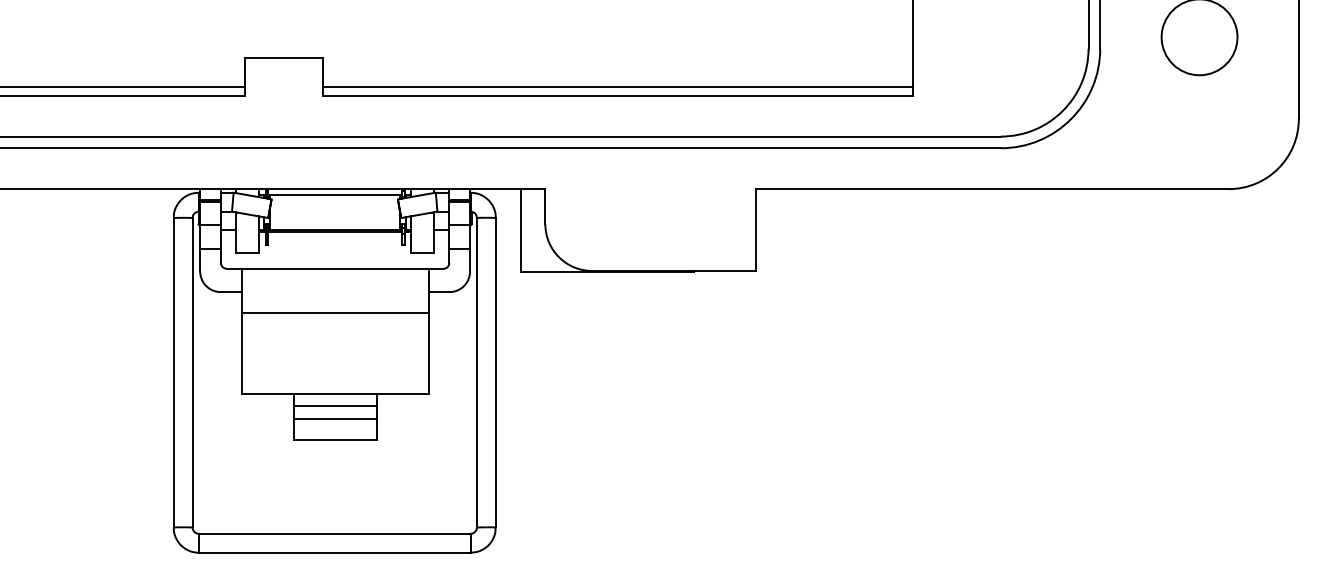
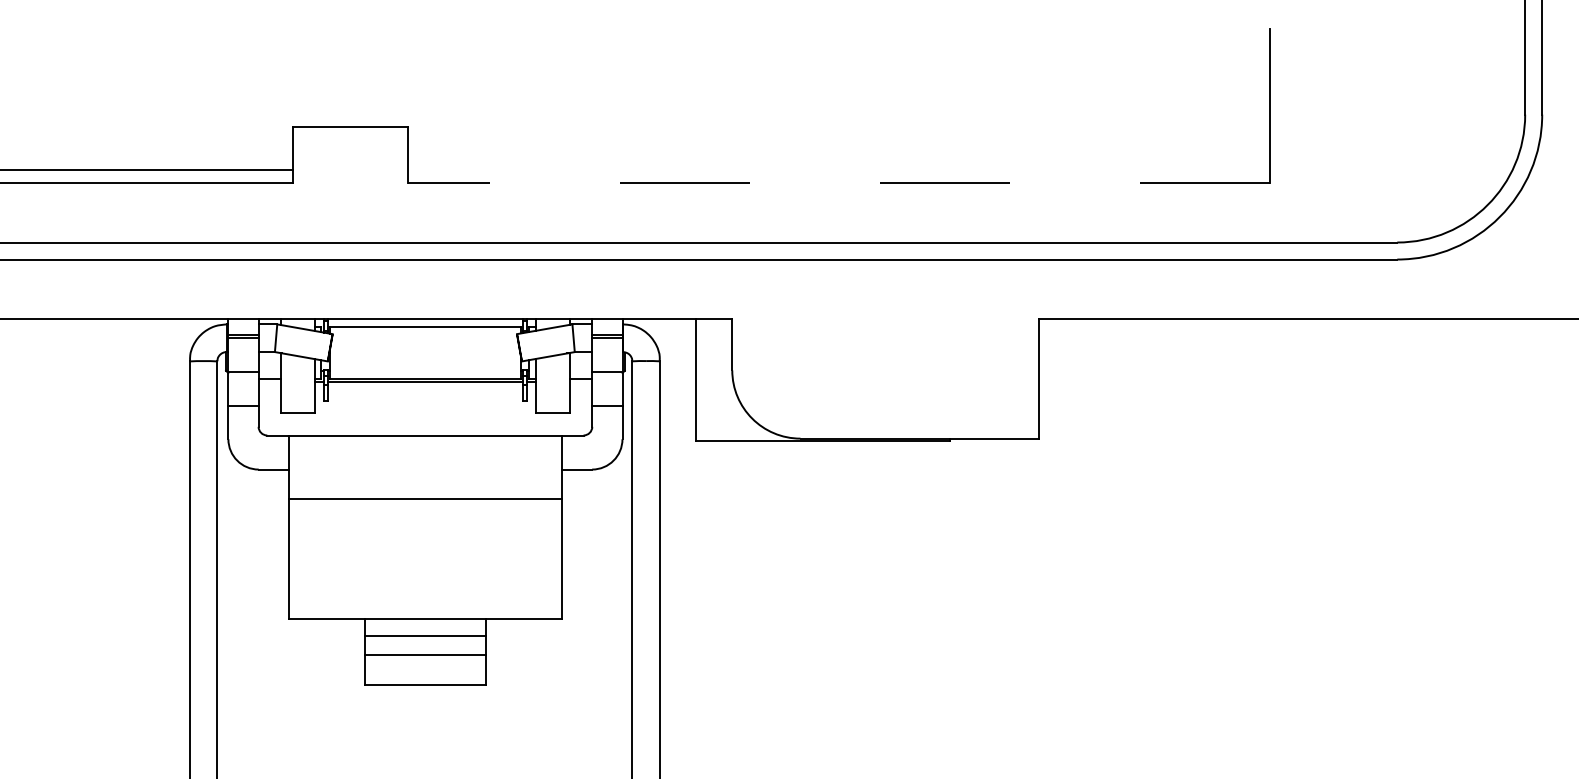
line: (618, 87) -> (839, 170), removed
line: (617, 95) -> (837, 182), solid -> dashed

